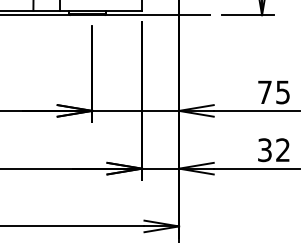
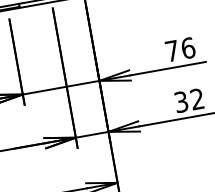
text: (283, 92) -> (188, 48), 75 -> 76

